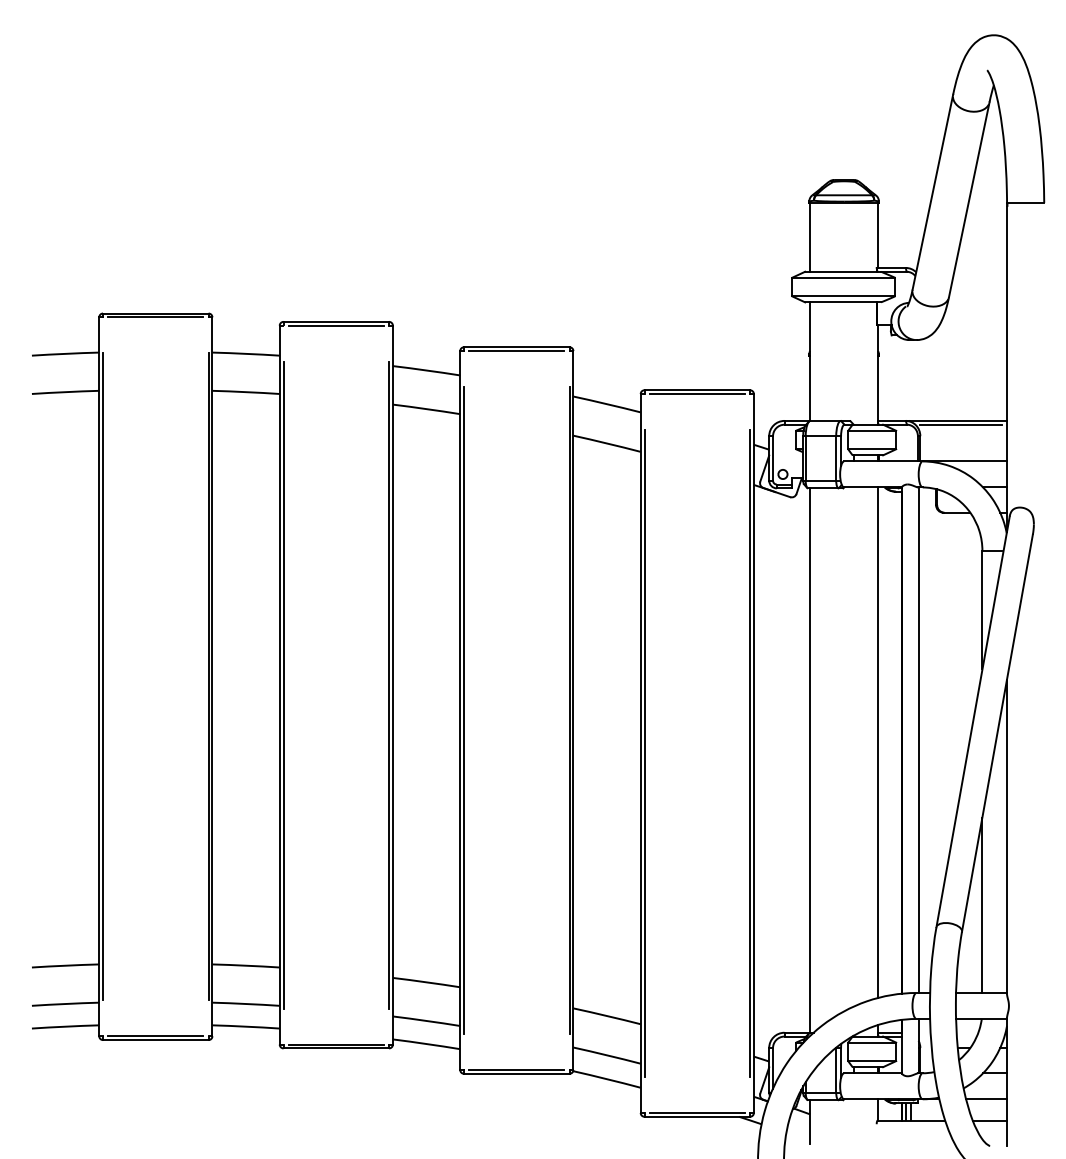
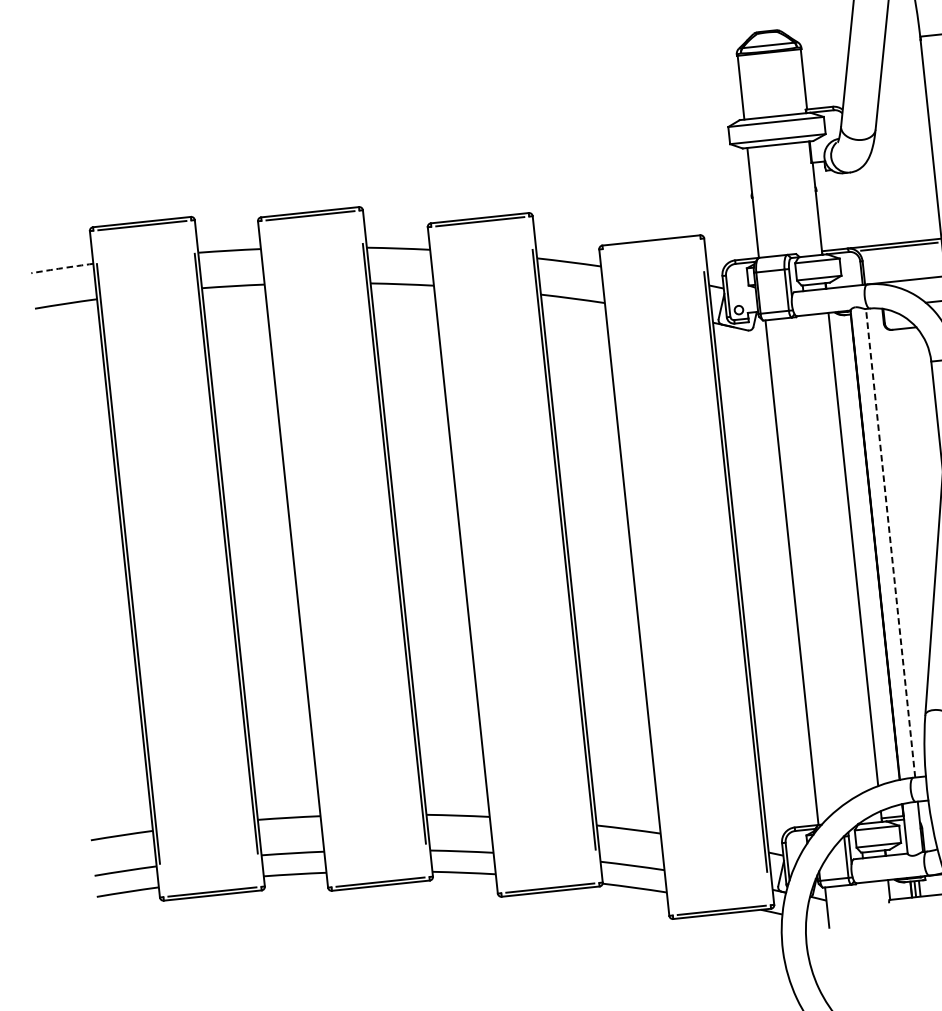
arc: (65, 353) -> (62, 267), solid -> dashed
line: (696, 394) -> (651, 244), removed
line: (283, 684) -> (296, 553), removed
line: (464, 710) -> (466, 559), removed
line: (918, 740) -> (890, 543), solid -> dashed
line: (644, 753) -> (637, 582), removed

